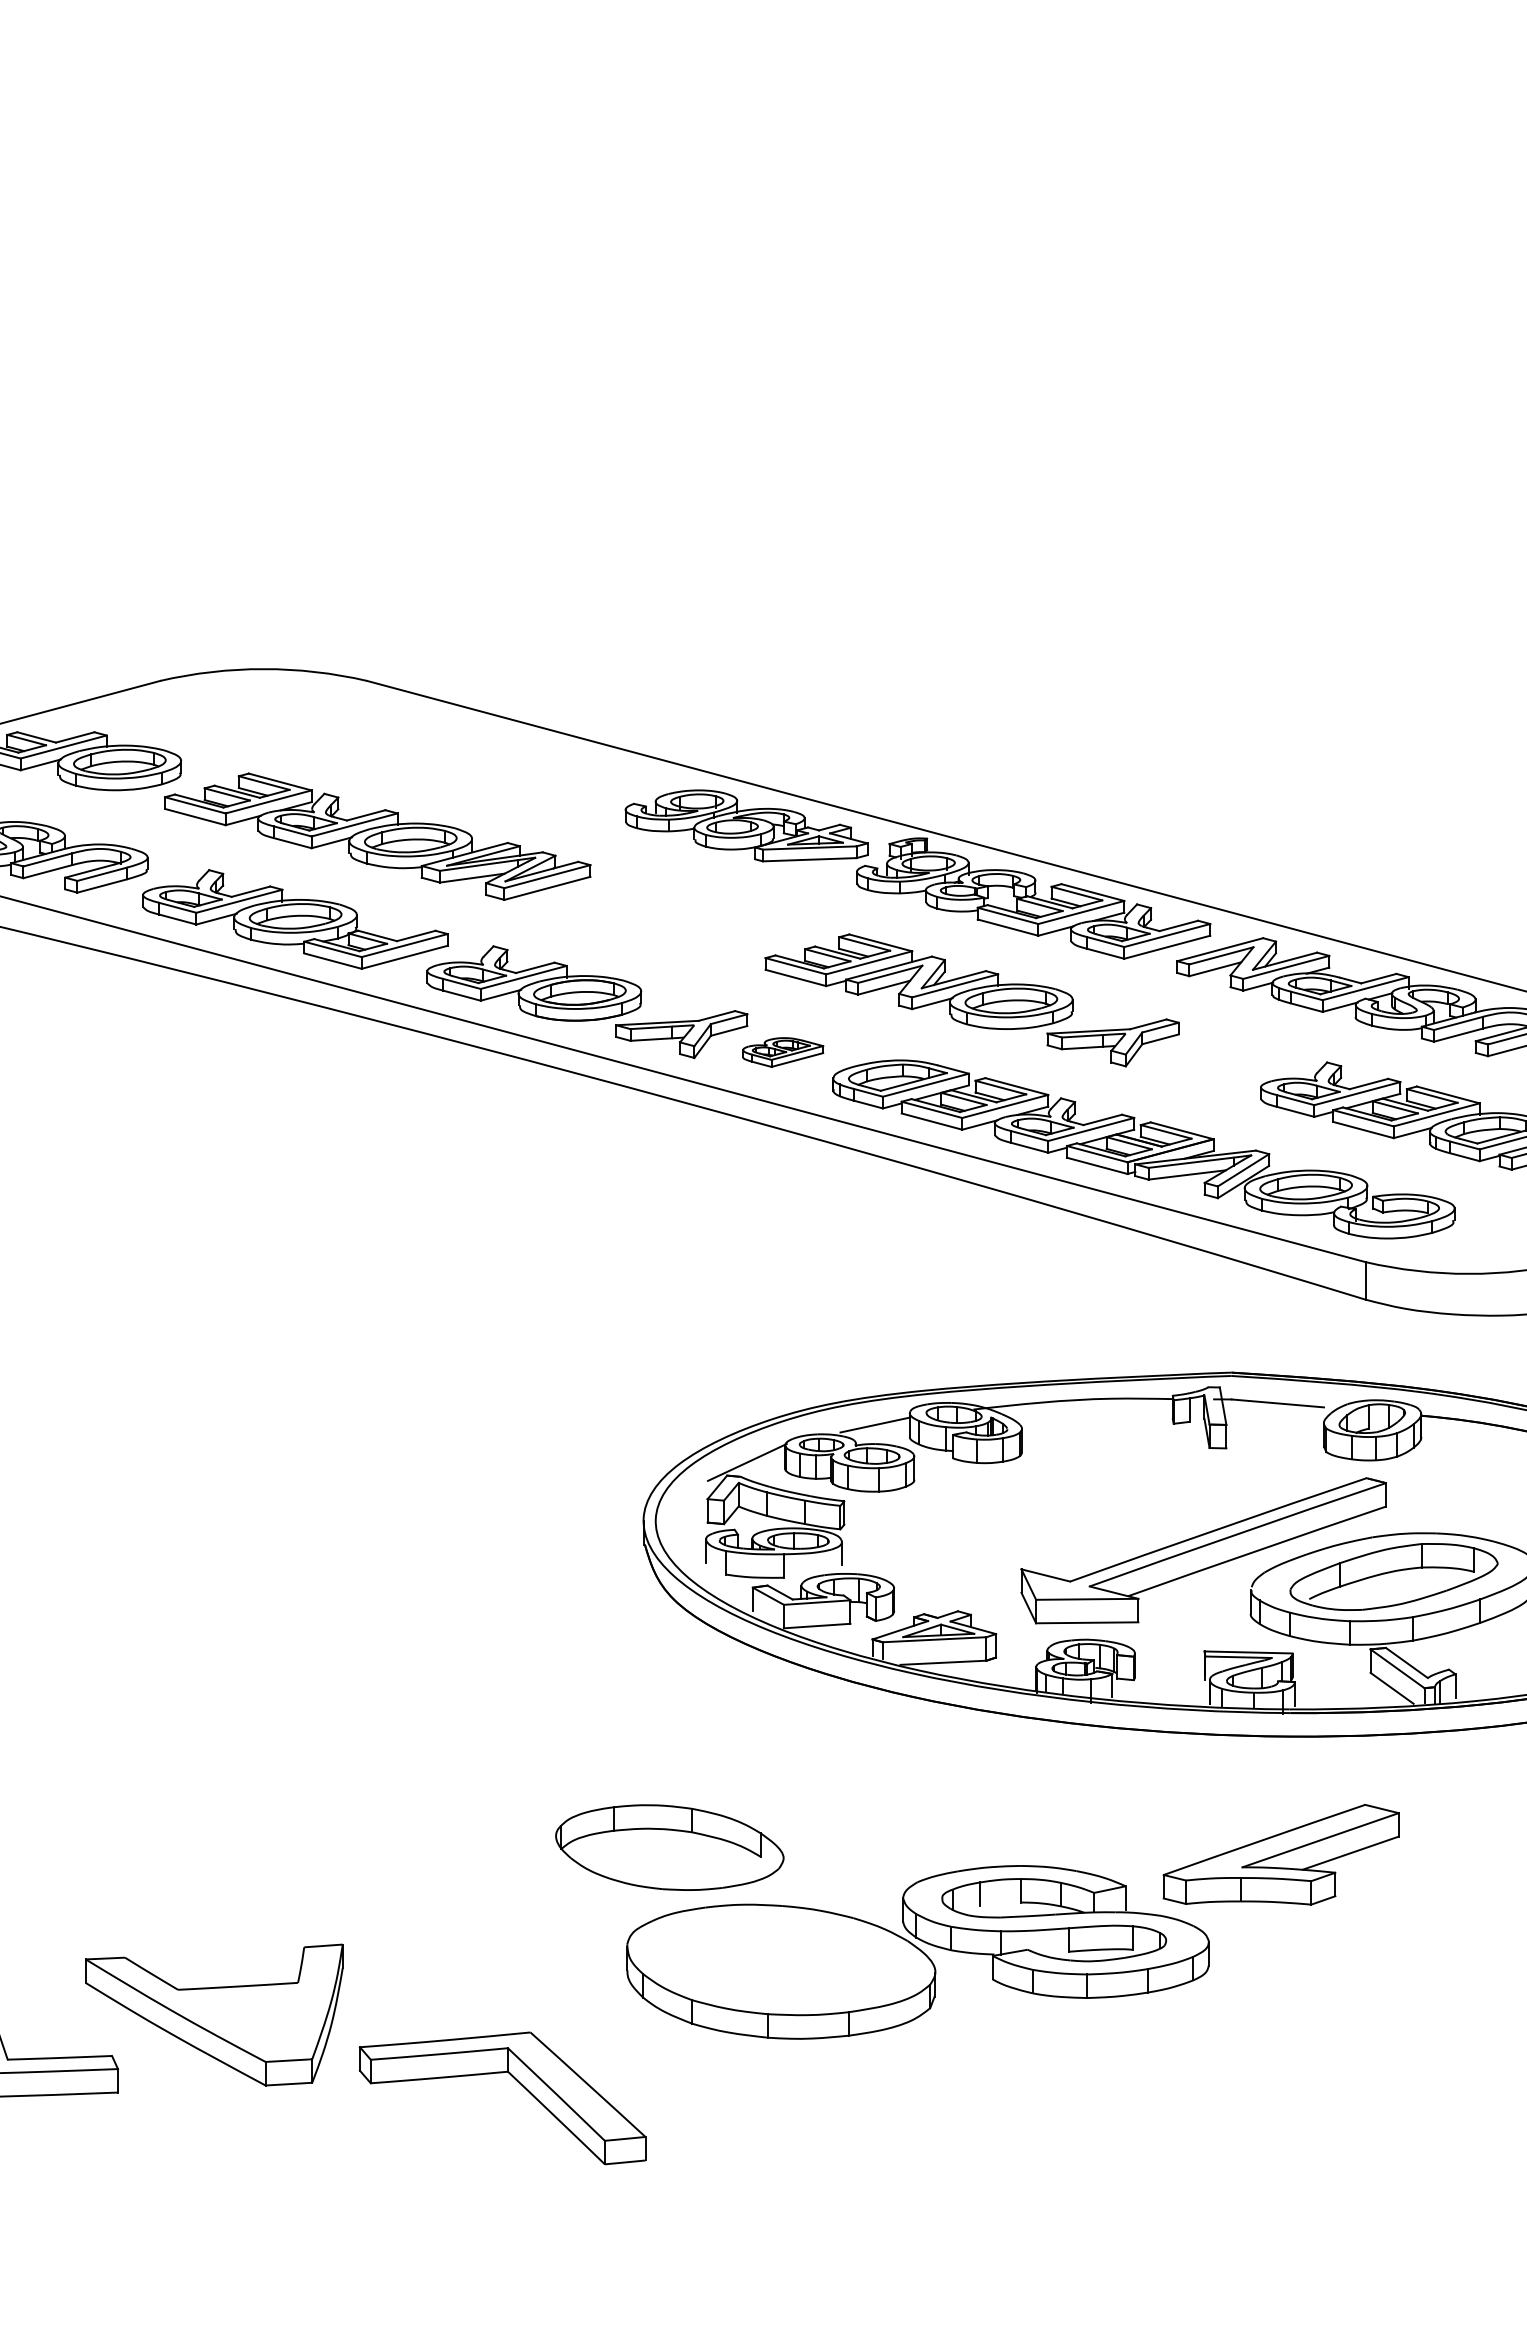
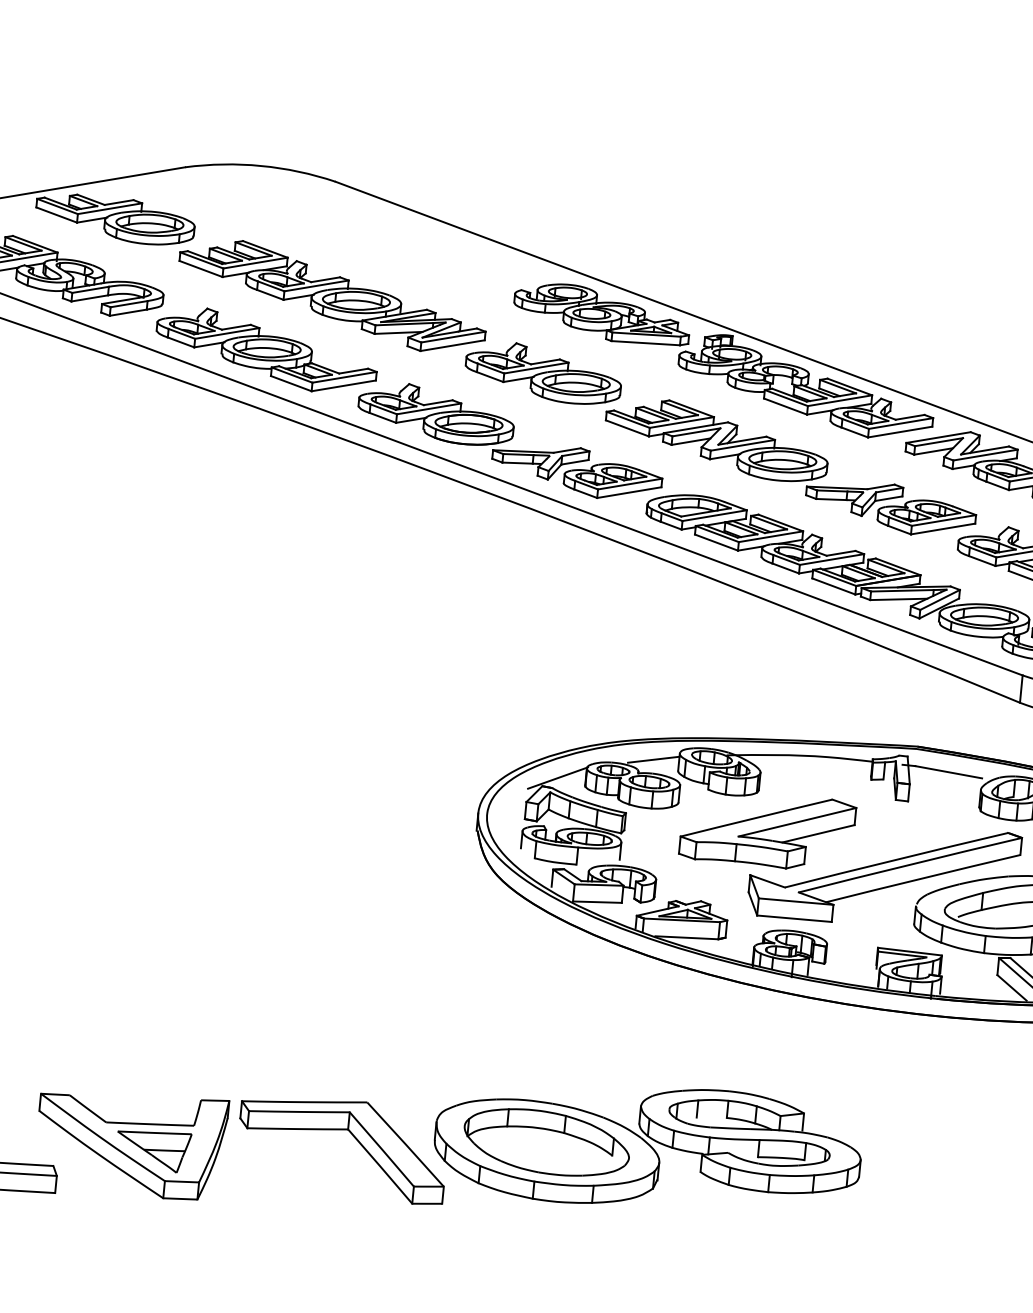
part: (674, 913) -> (543, 372), added
part: (782, 1052) -> (612, 481), size x1.67
part: (1214, 1060) -> (926, 517), added
part: (669, 1847) -> (546, 1142), moved
part: (1280, 1854) -> (767, 829), moved
part: (245, 2021) -> (153, 1150), added
part: (517, 2082) -> (354, 1137), moved

